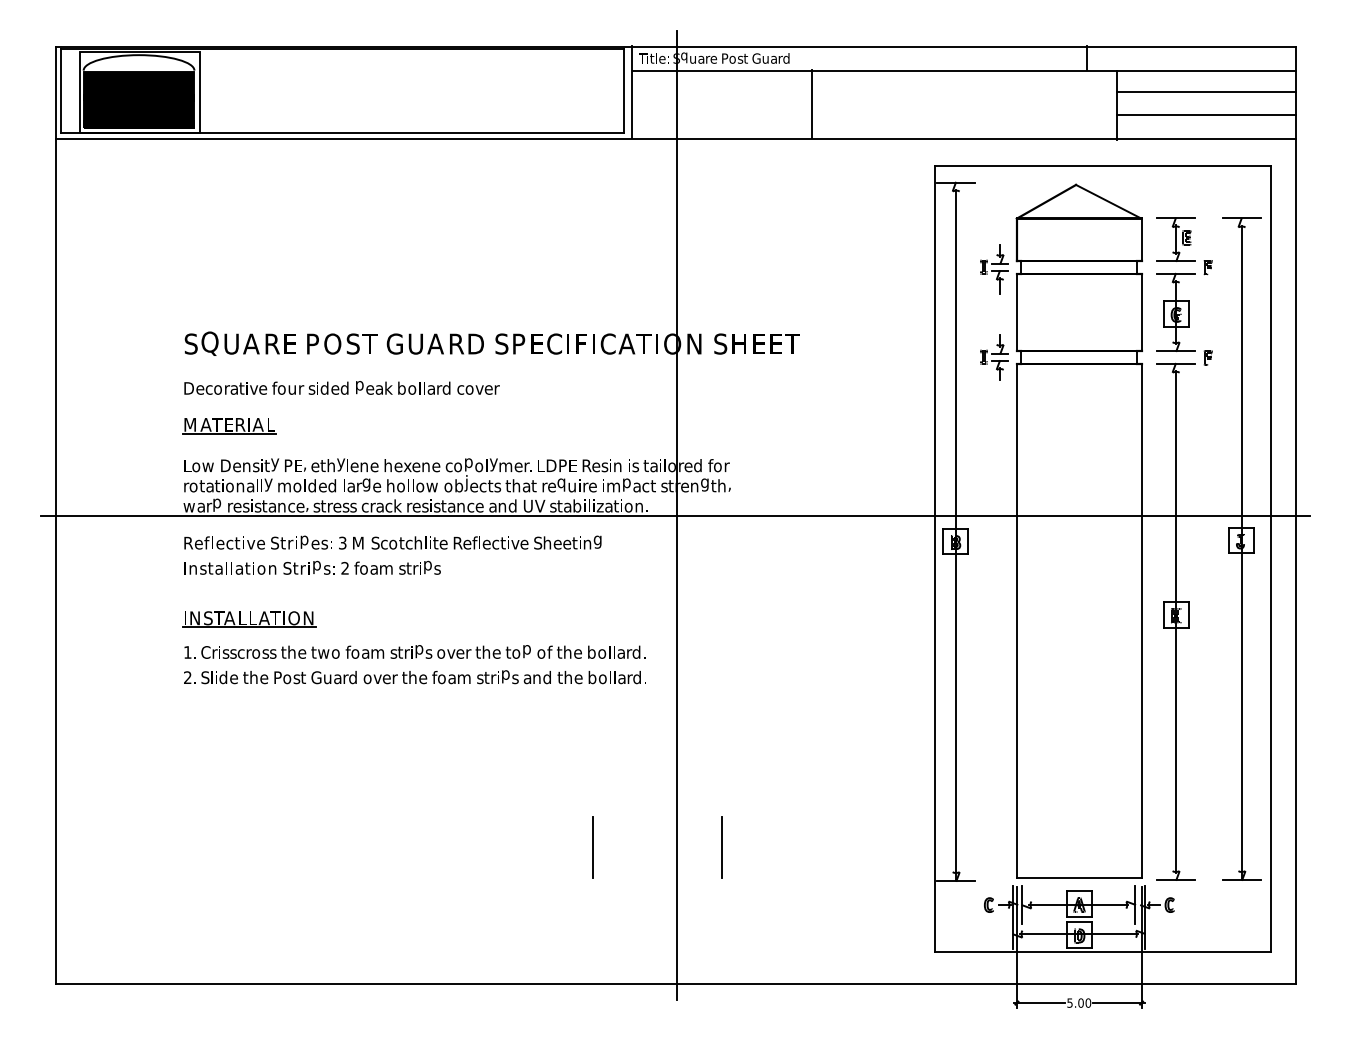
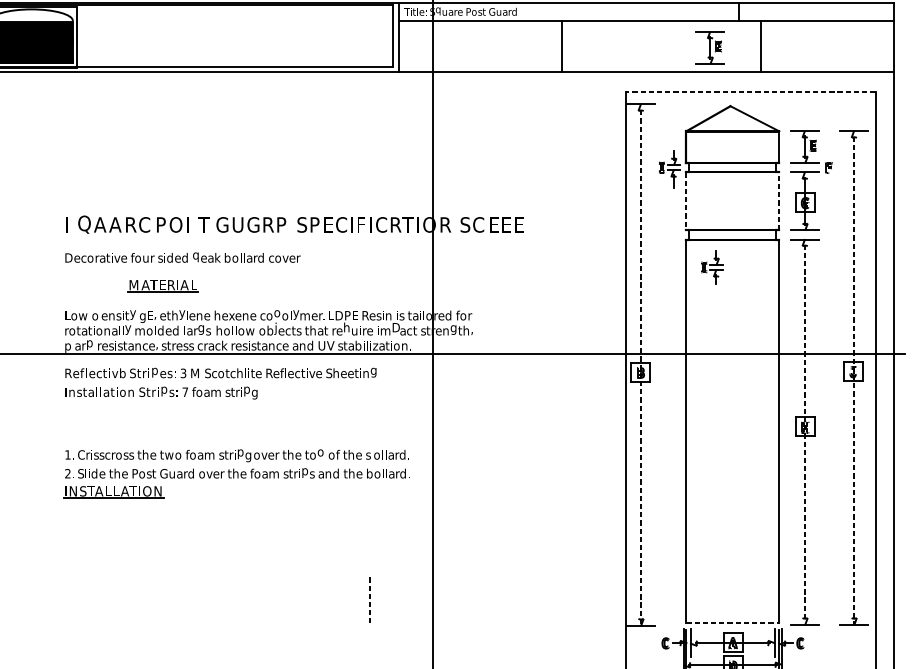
line: (1206, 92) -> (827, 37), removed
line: (812, 104) -> (562, 46), moved
part: (1048, 106) -> (709, 47), added
line: (1206, 115) -> (827, 54), removed
line: (1102, 165) -> (750, 91), solid -> dashed
line: (1016, 312) -> (686, 201), solid -> dashed
line: (1141, 312) -> (779, 201), solid -> dashed
text: (190, 343) -> (69, 224), S -> I
text: (230, 343) -> (99, 224), U -> A
text: (290, 343) -> (144, 224), E -> C
text: (352, 343) -> (190, 224), S -> I
text: (435, 343) -> (252, 224), A -> G
text: (626, 343) -> (395, 224), A -> R
text: (695, 343) -> (446, 224), N -> R
text: (738, 343) -> (478, 224), H -> C
text: (792, 343) -> (518, 224), T -> E
text: (477, 344) -> (284, 225), D -> P
part: (994, 357) -> (712, 267), moved
part: (1207, 357) -> (828, 234), removed
text: (359, 387) -> (196, 257), p -> q
part: (229, 426) -> (163, 286), moved
text: (468, 464) -> (277, 314), p -> o
text: (225, 465) -> (96, 315), D -> o
text: (288, 467) -> (143, 316), P -> g
text: (561, 483) -> (346, 328), q -> h
text: (627, 483) -> (395, 328), p -> D
text: (377, 487) -> (209, 331), e -> s
text: (188, 508) -> (68, 347), w -> p
line: (956, 535) -> (641, 367), solid -> dashed
text: (261, 542) -> (122, 372), e -> b
line: (1241, 553) -> (853, 381), solid -> dashed
text: (344, 567) -> (184, 391), 2 -> 7
text: (438, 571) -> (254, 394), s -> g
part: (249, 619) -> (113, 492), moved
line: (1176, 622) -> (805, 432), solid -> dashed
text: (526, 651) -> (320, 454), p -> o
text: (591, 651) -> (369, 454), b -> s
text: (429, 655) -> (248, 457), s -> g
line: (721, 846) -> (466, 599), removed
line: (592, 847) -> (369, 600), solid -> dashed
line: (1079, 877) -> (733, 622), solid -> dashed

